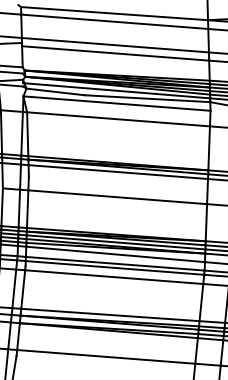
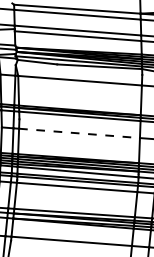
line: (116, 102) -> (78, 69), removed
line: (117, 197) -> (79, 133), solid -> dashed

